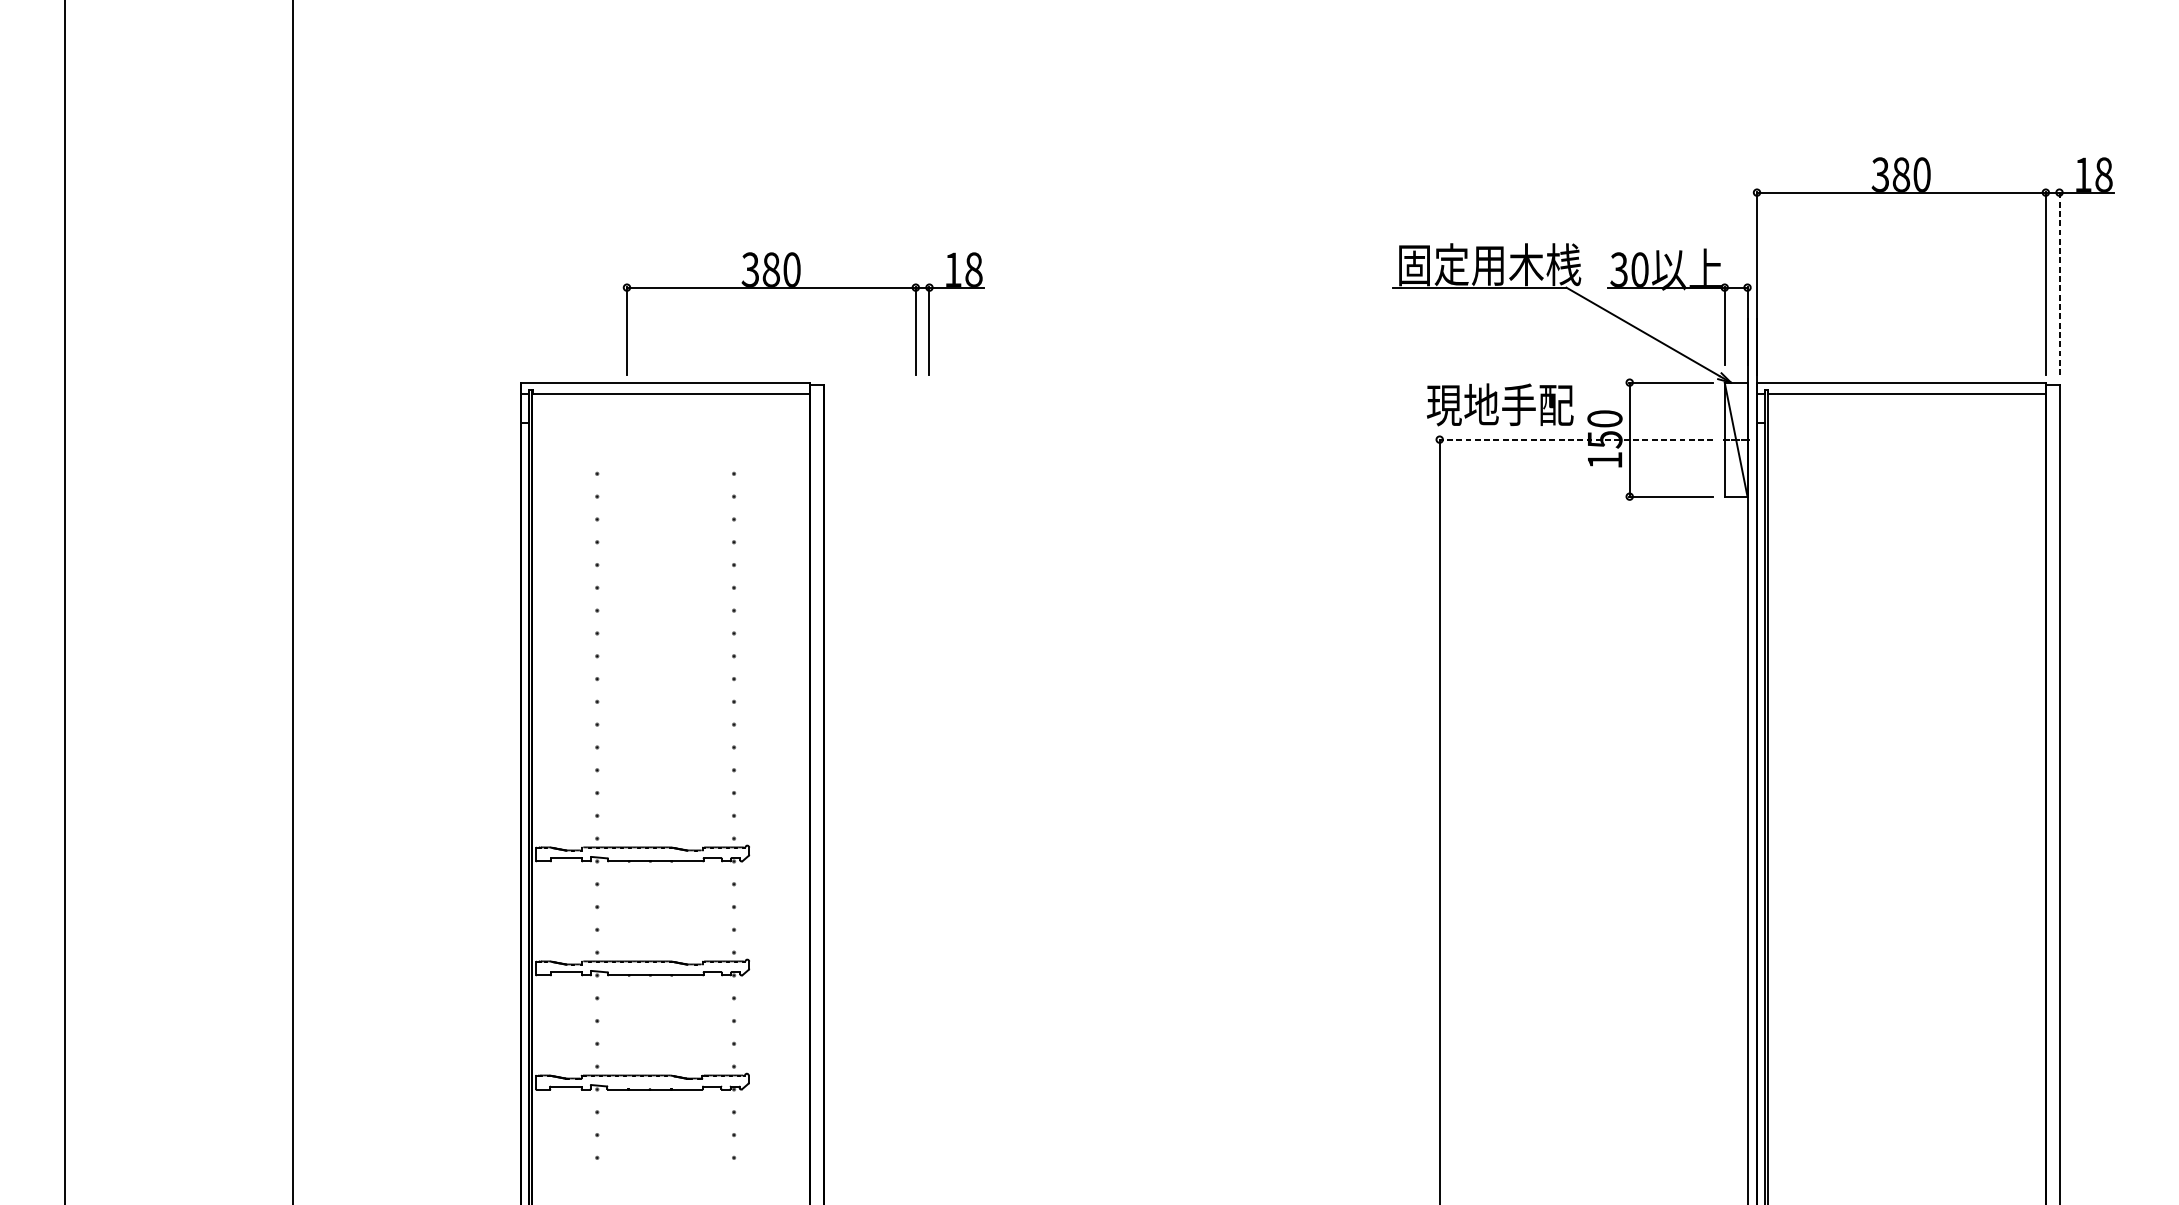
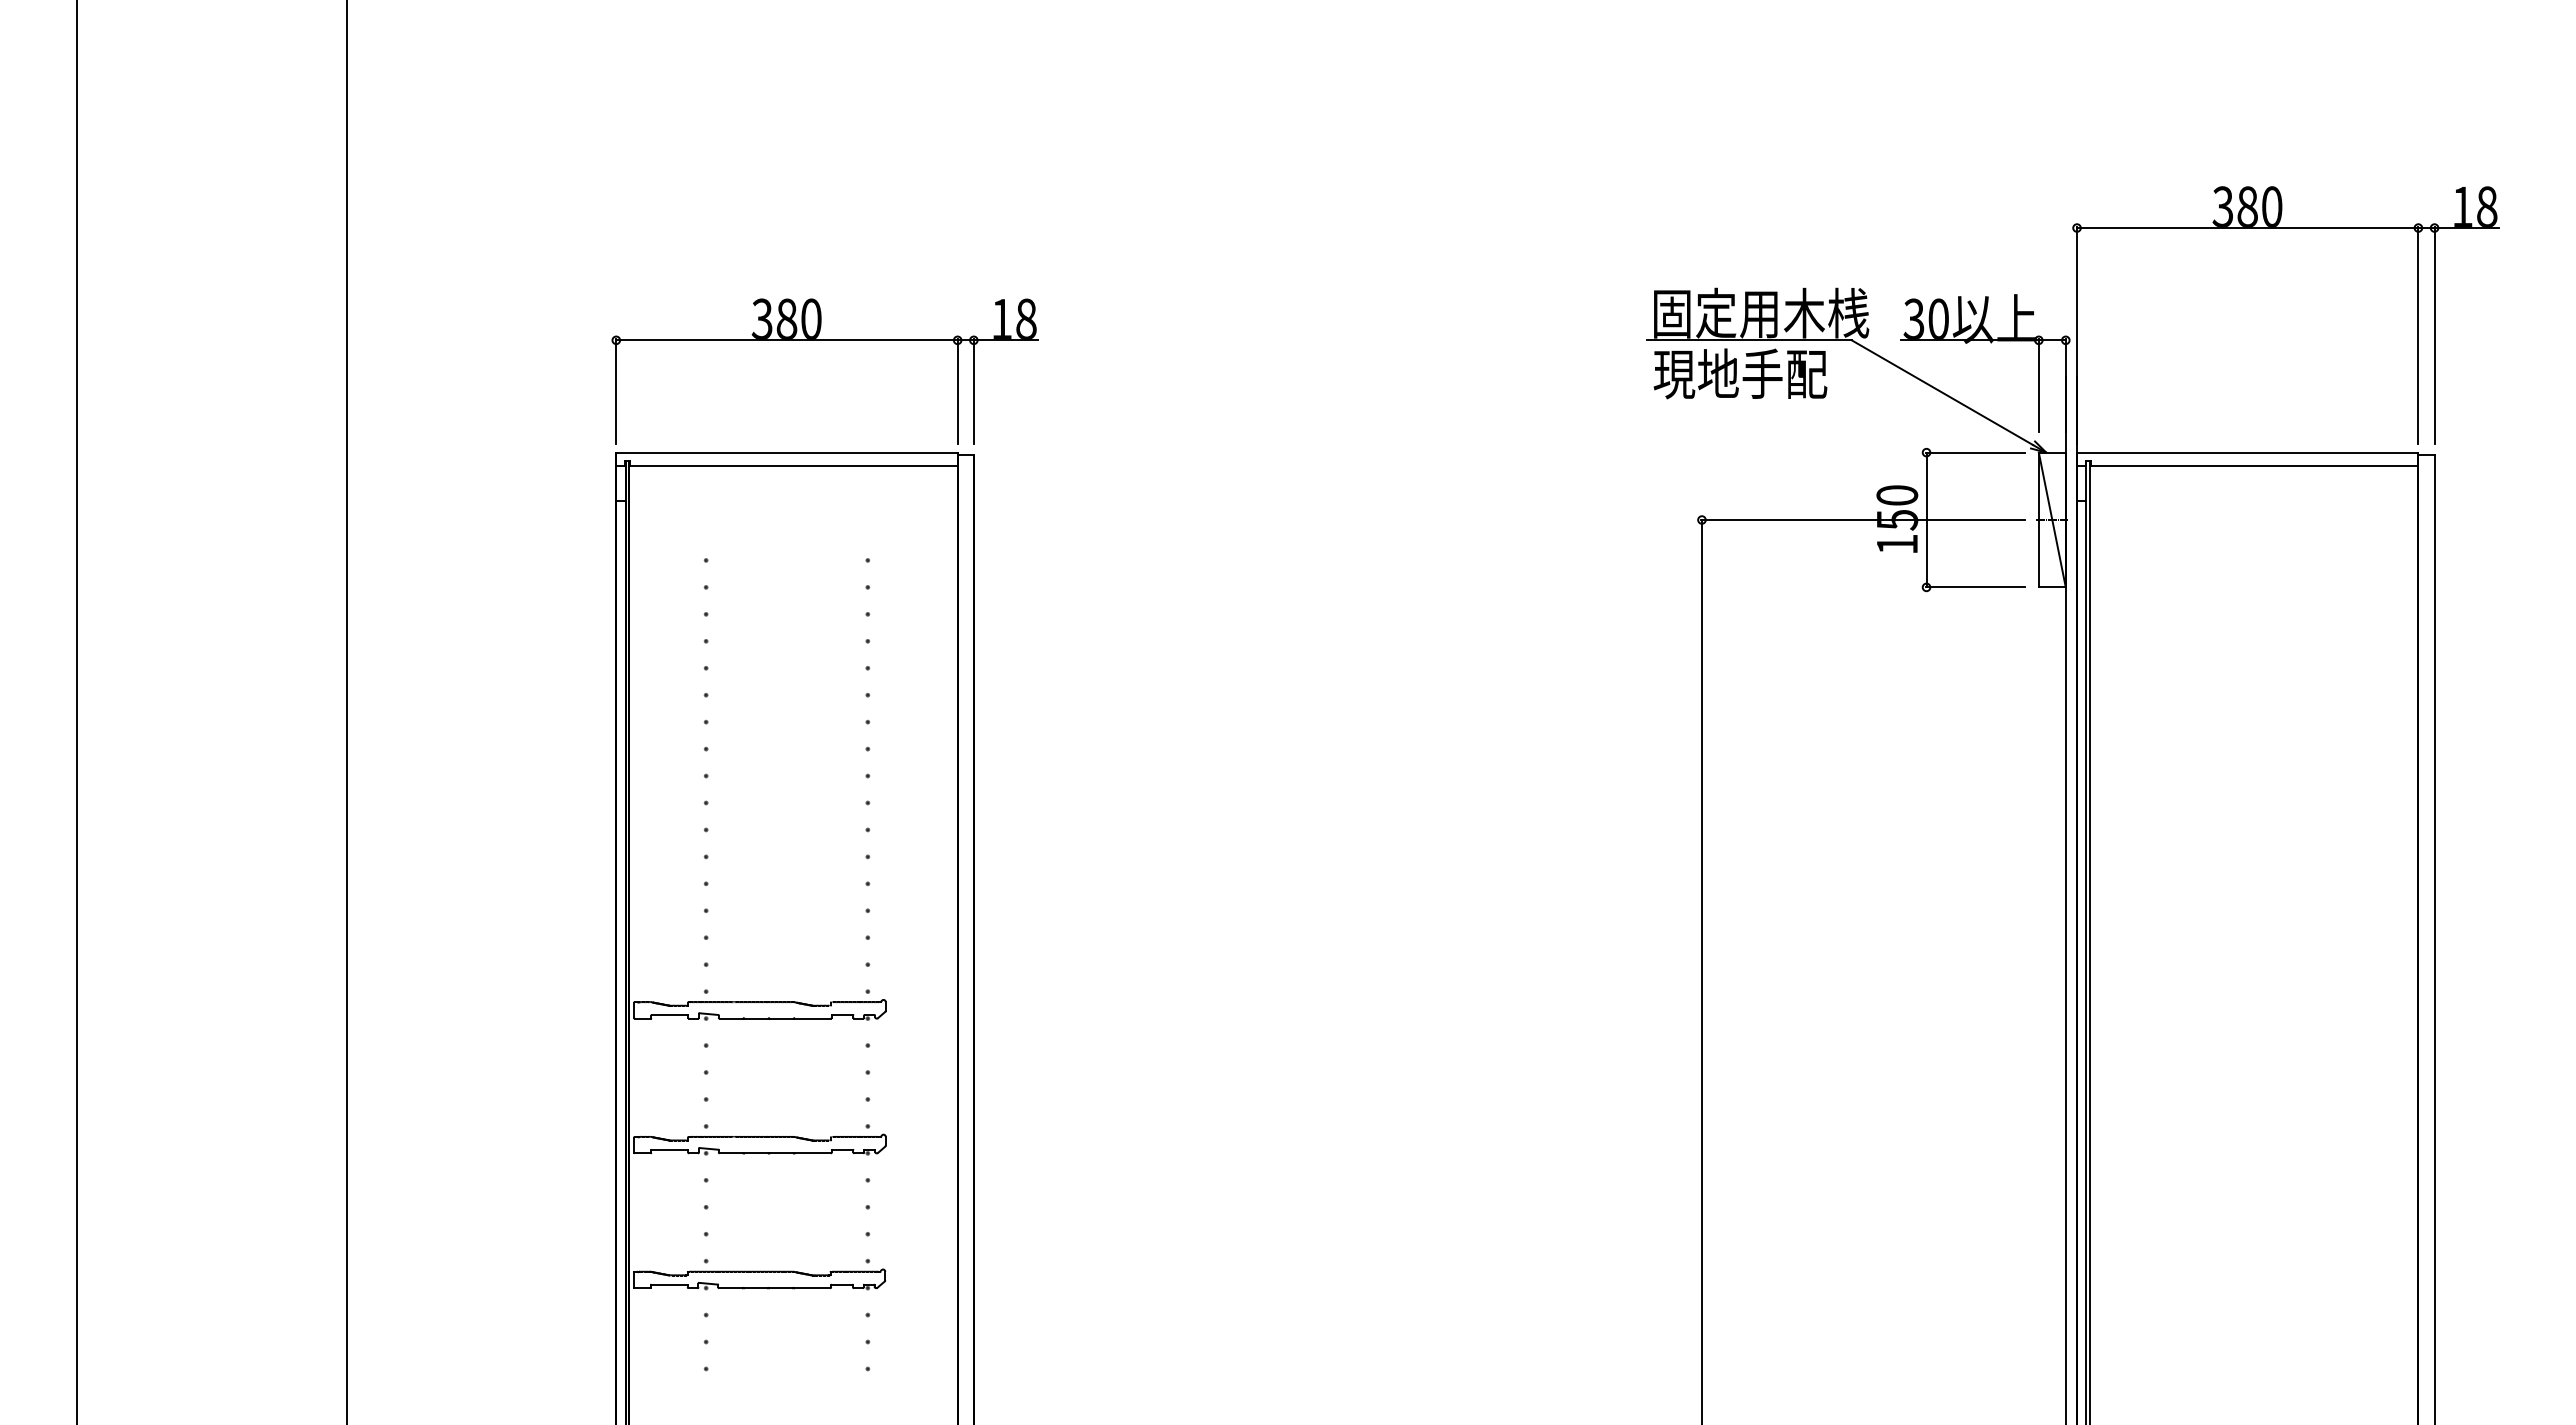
line: (2059, 282) -> (2434, 334), dashed -> solid
part: (803, 287) -> (824, 340), moved
text: (1500, 404) -> (1740, 373), moved
line: (1575, 440) -> (1862, 520), dashed -> solid

